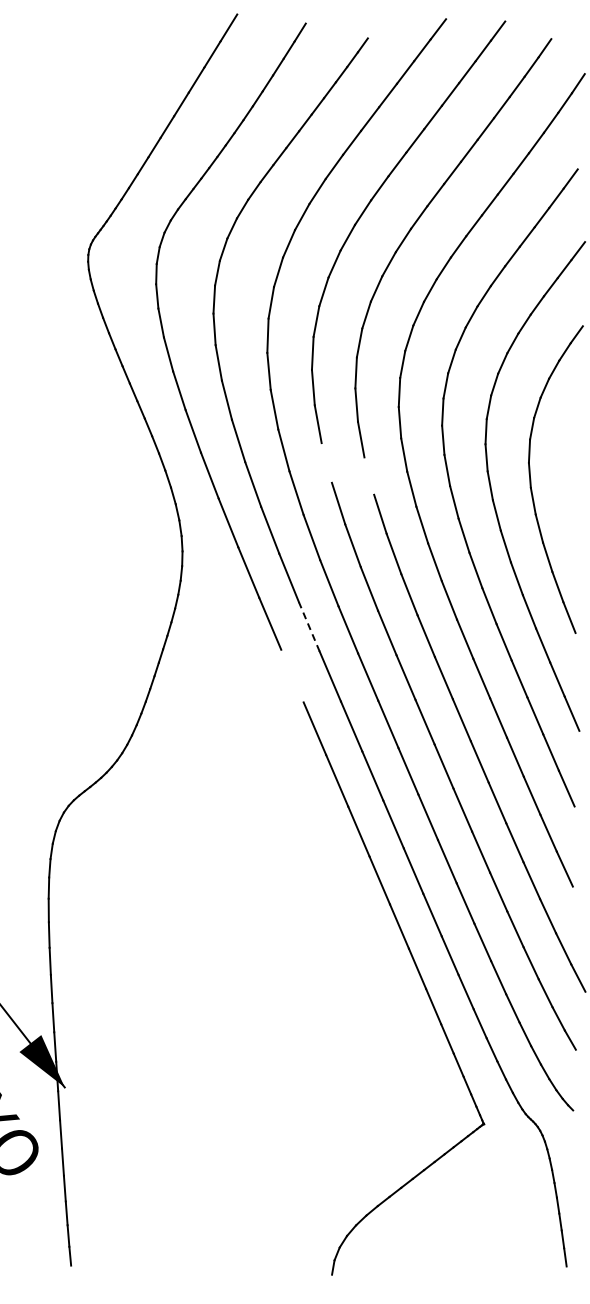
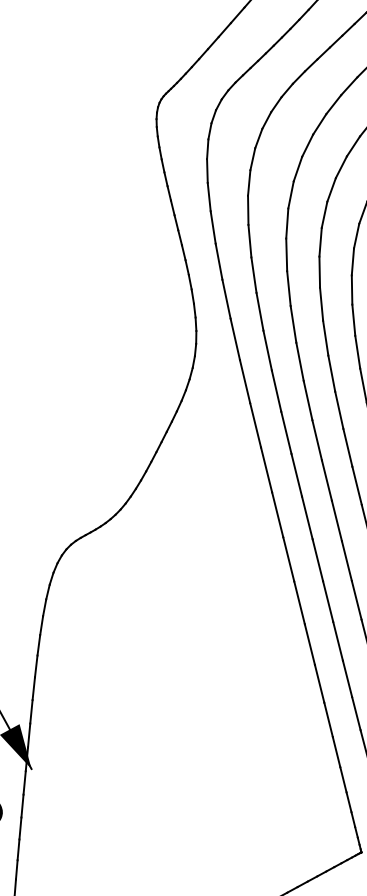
line: (326, 462) -> (321, 303), added
line: (369, 475) -> (354, 319), added
line: (309, 626) -> (286, 432), dashed -> solid
line: (292, 675) -> (266, 469), added

